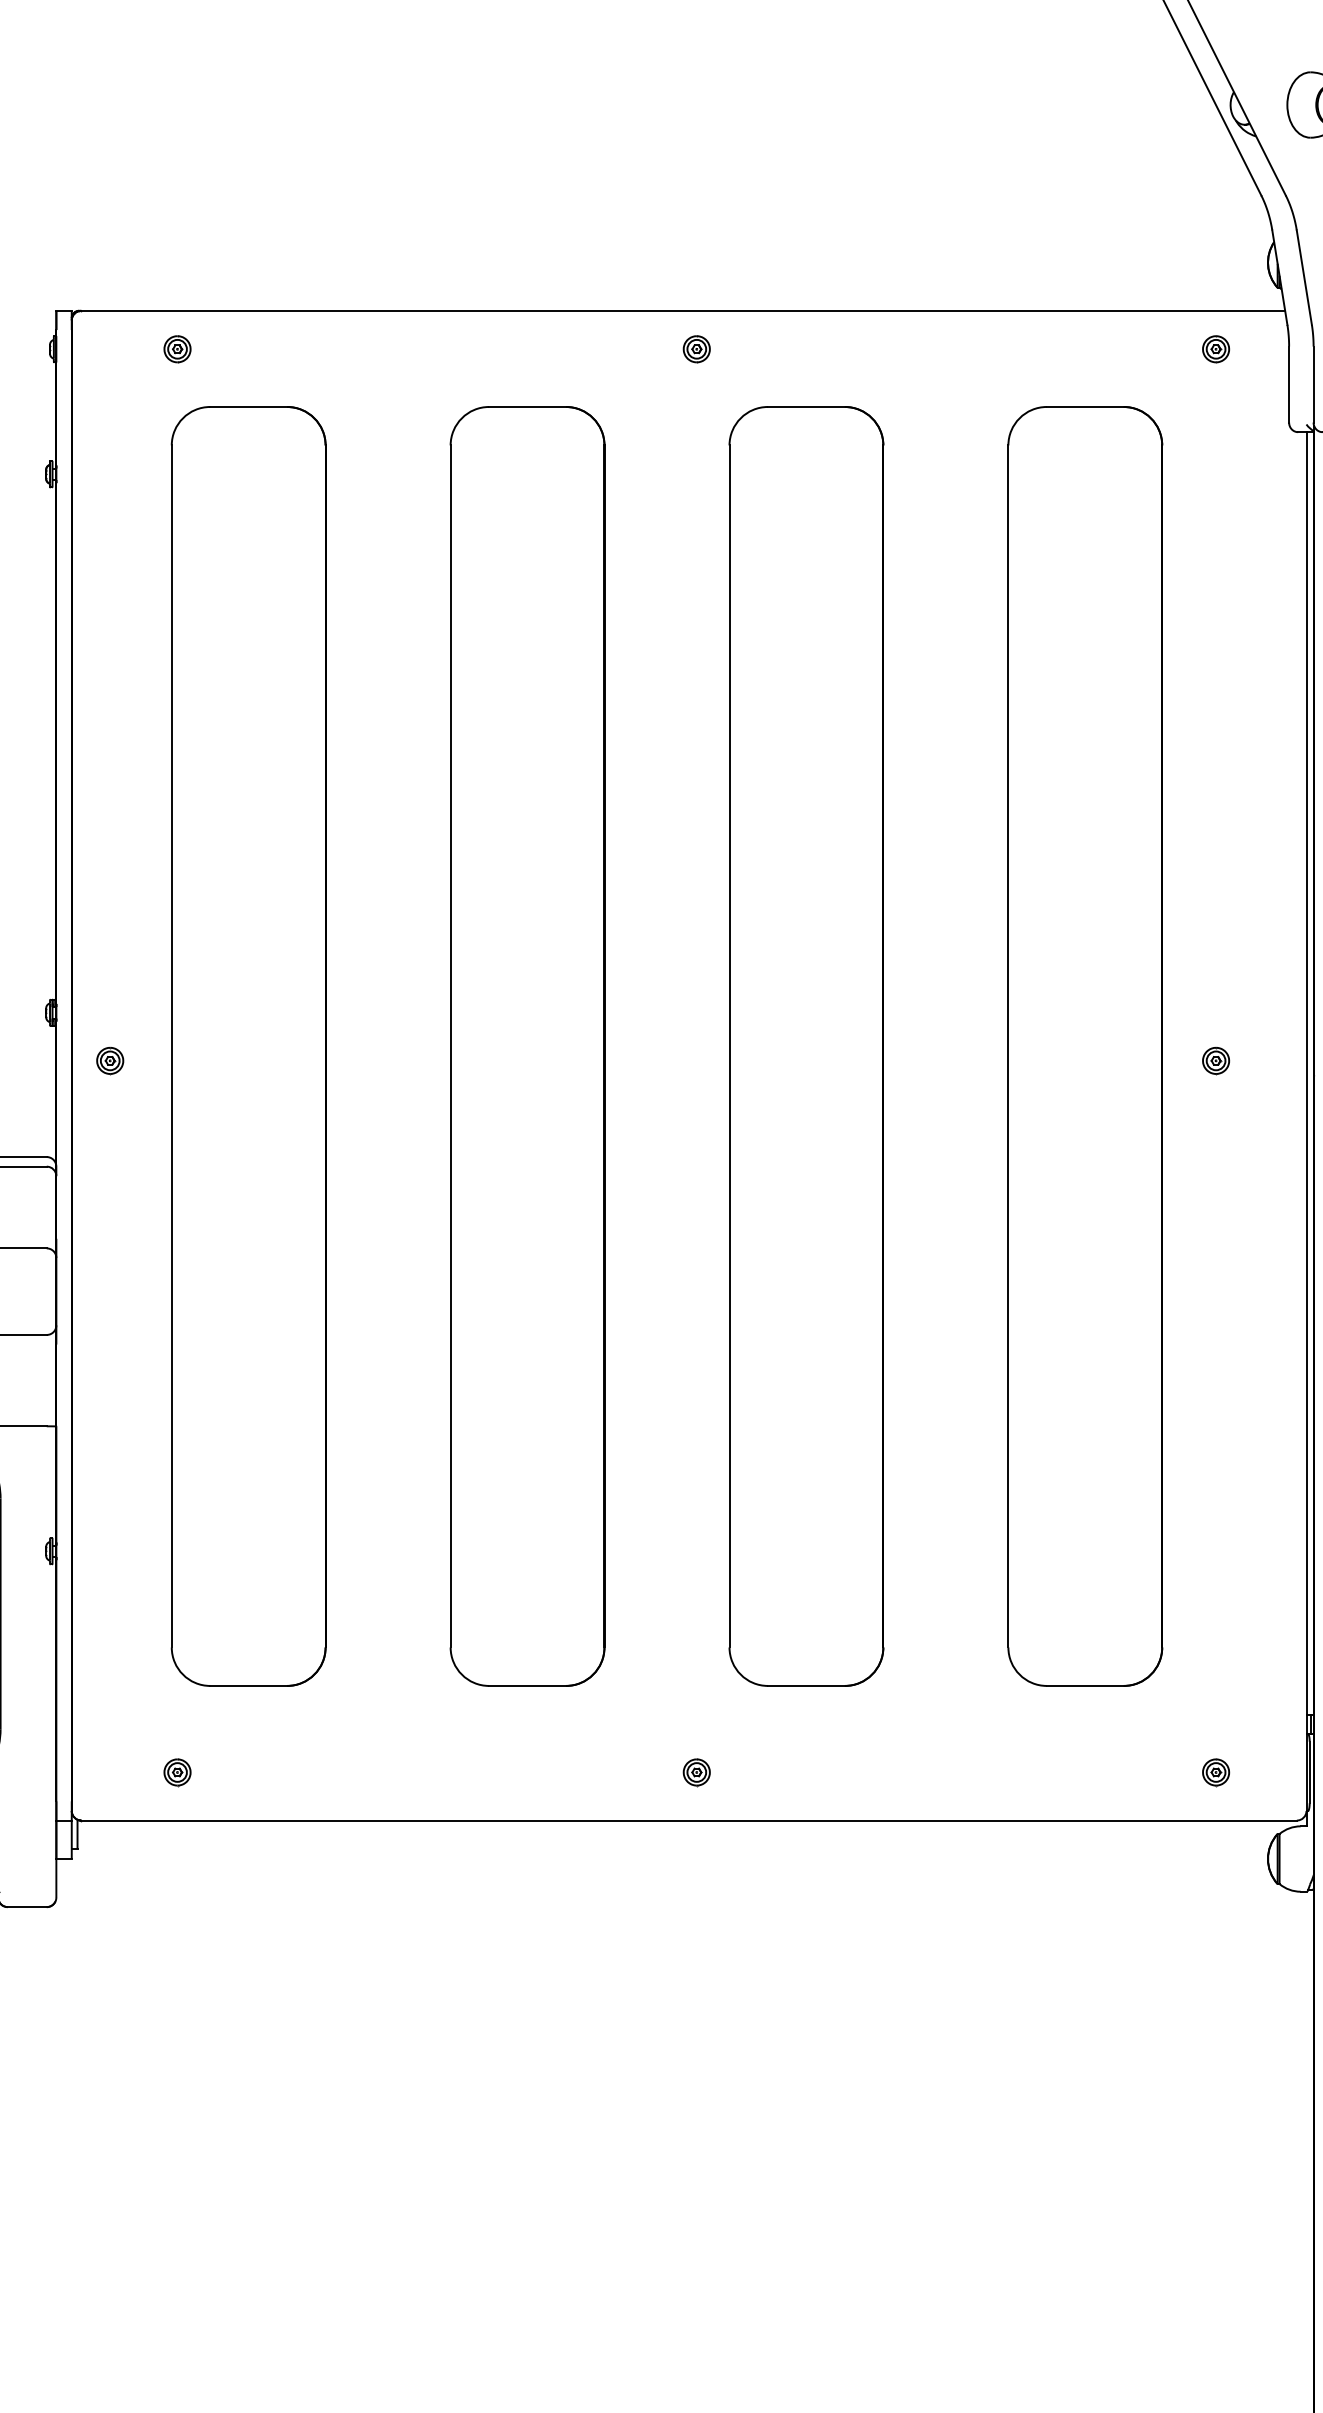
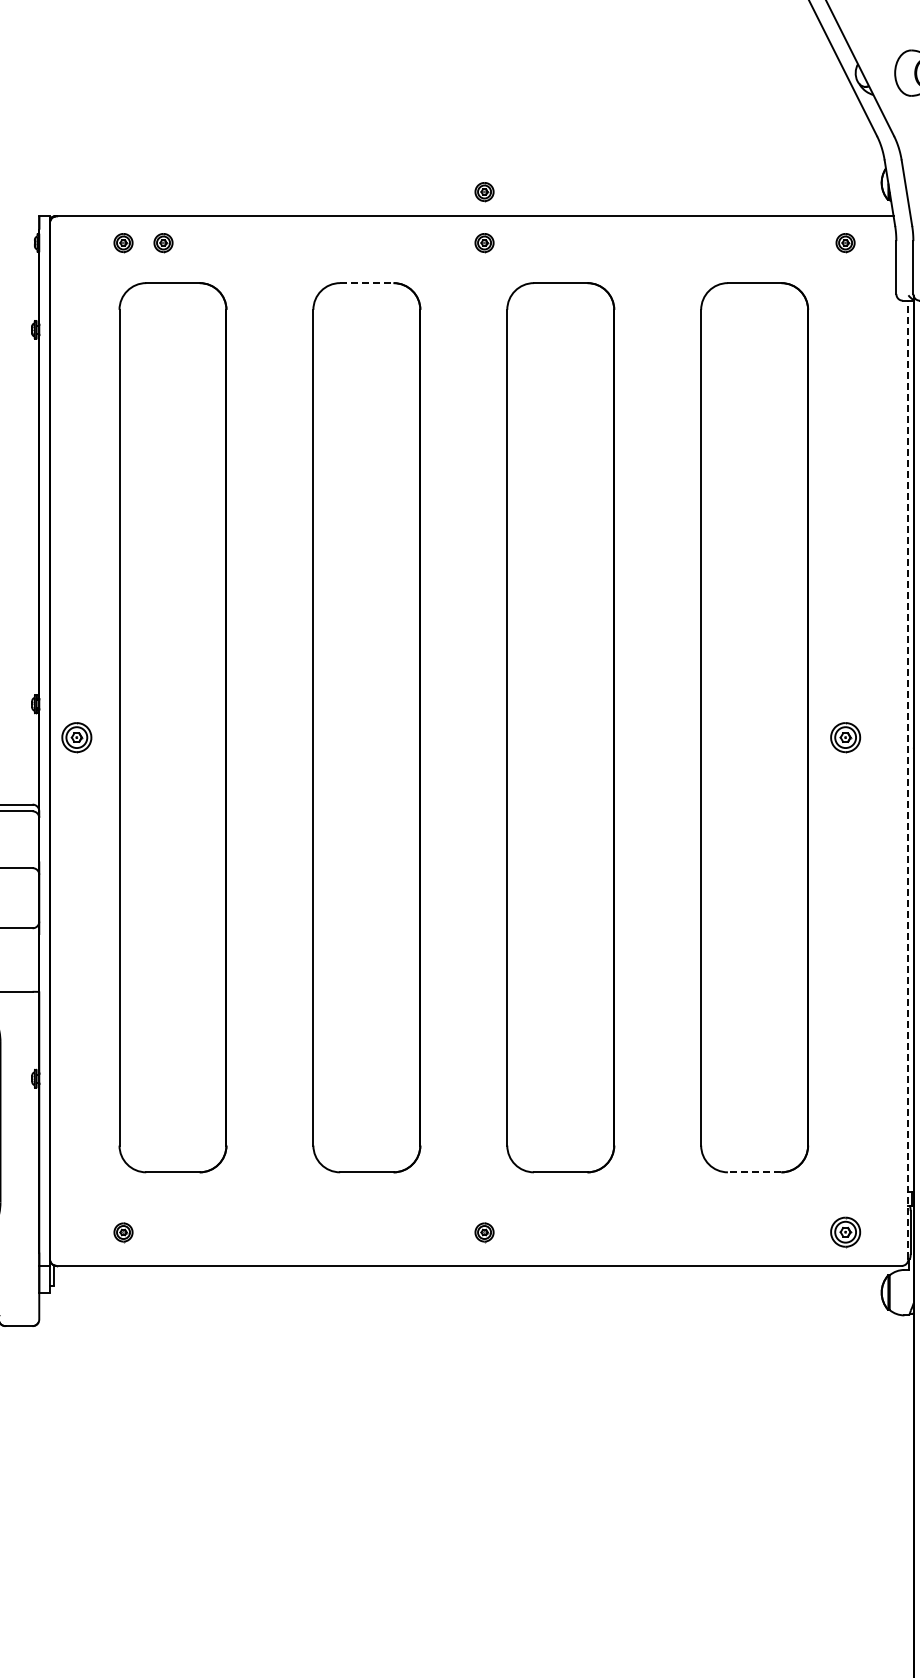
part: (696, 276) -> (484, 192), added
part: (235, 349) -> (163, 243), added
line: (527, 407) -> (366, 283), solid -> dashed
part: (109, 1060) -> (76, 737), size x1.6
part: (1215, 1060) -> (845, 737), size x1.6
line: (1306, 1120) -> (908, 779), solid -> dashed
line: (1085, 1686) -> (754, 1172), solid -> dashed
part: (1215, 1772) -> (845, 1232), size x1.6

